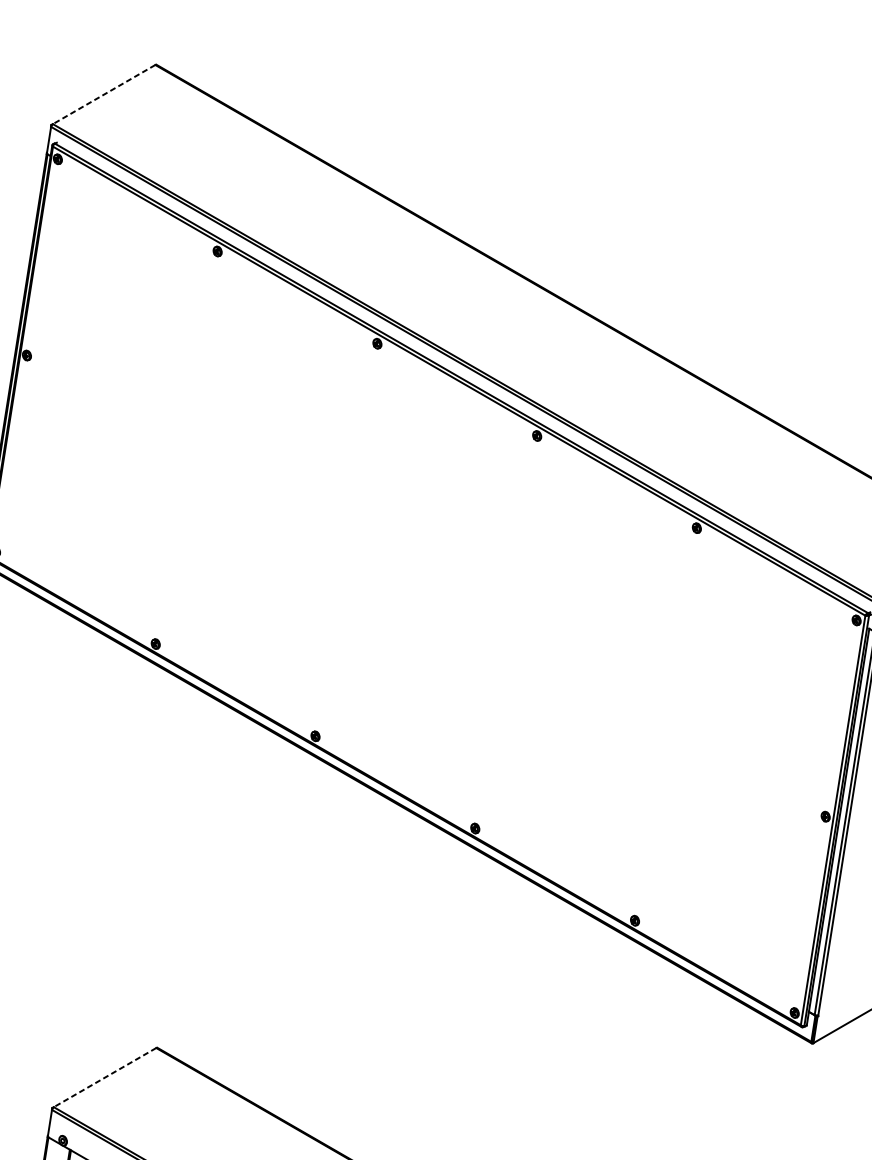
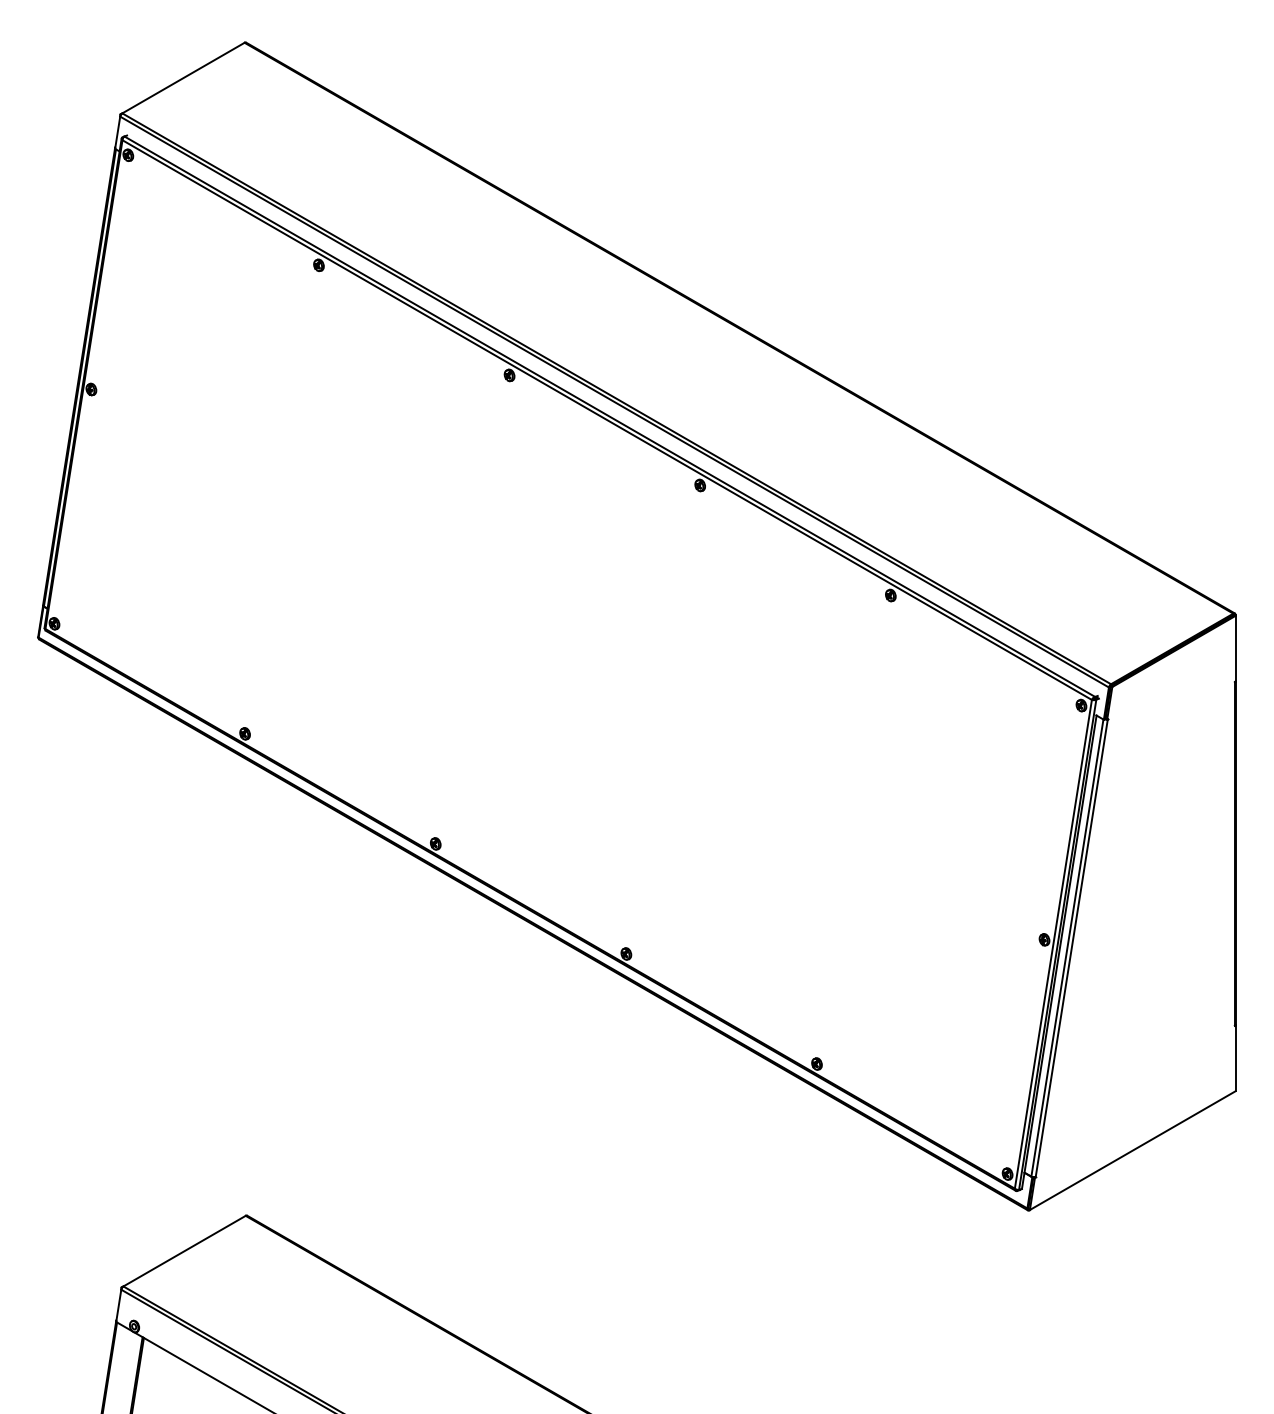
line: (104, 94) -> (183, 78), dashed -> solid
line: (104, 1077) -> (184, 1251), dashed -> solid

